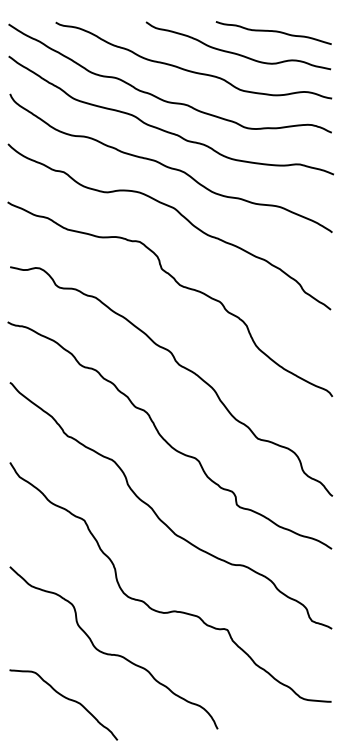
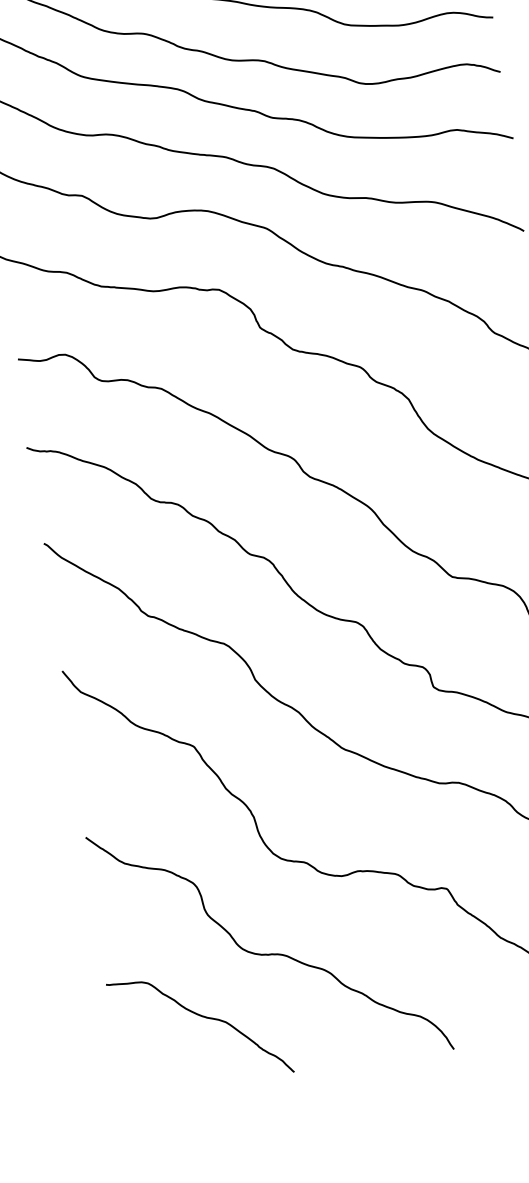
curve: (66, 699) -> (203, 1018), moved

